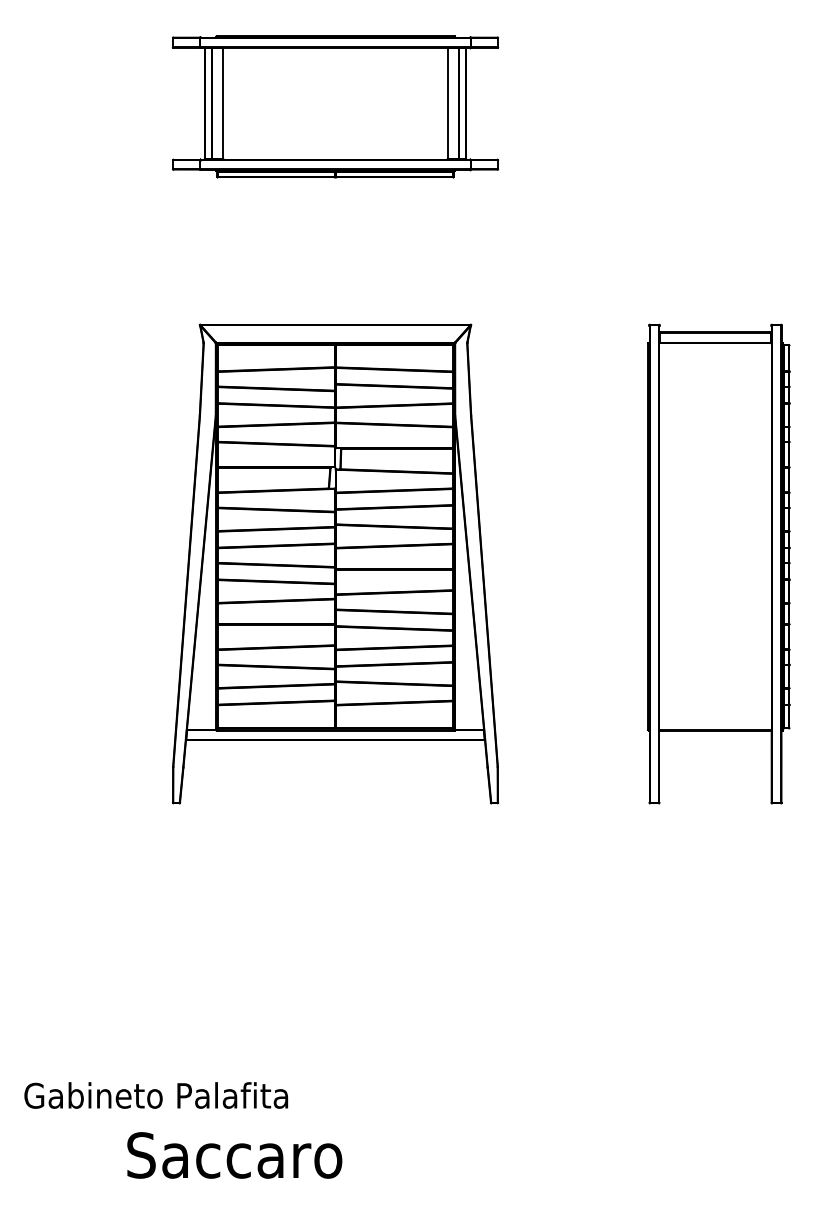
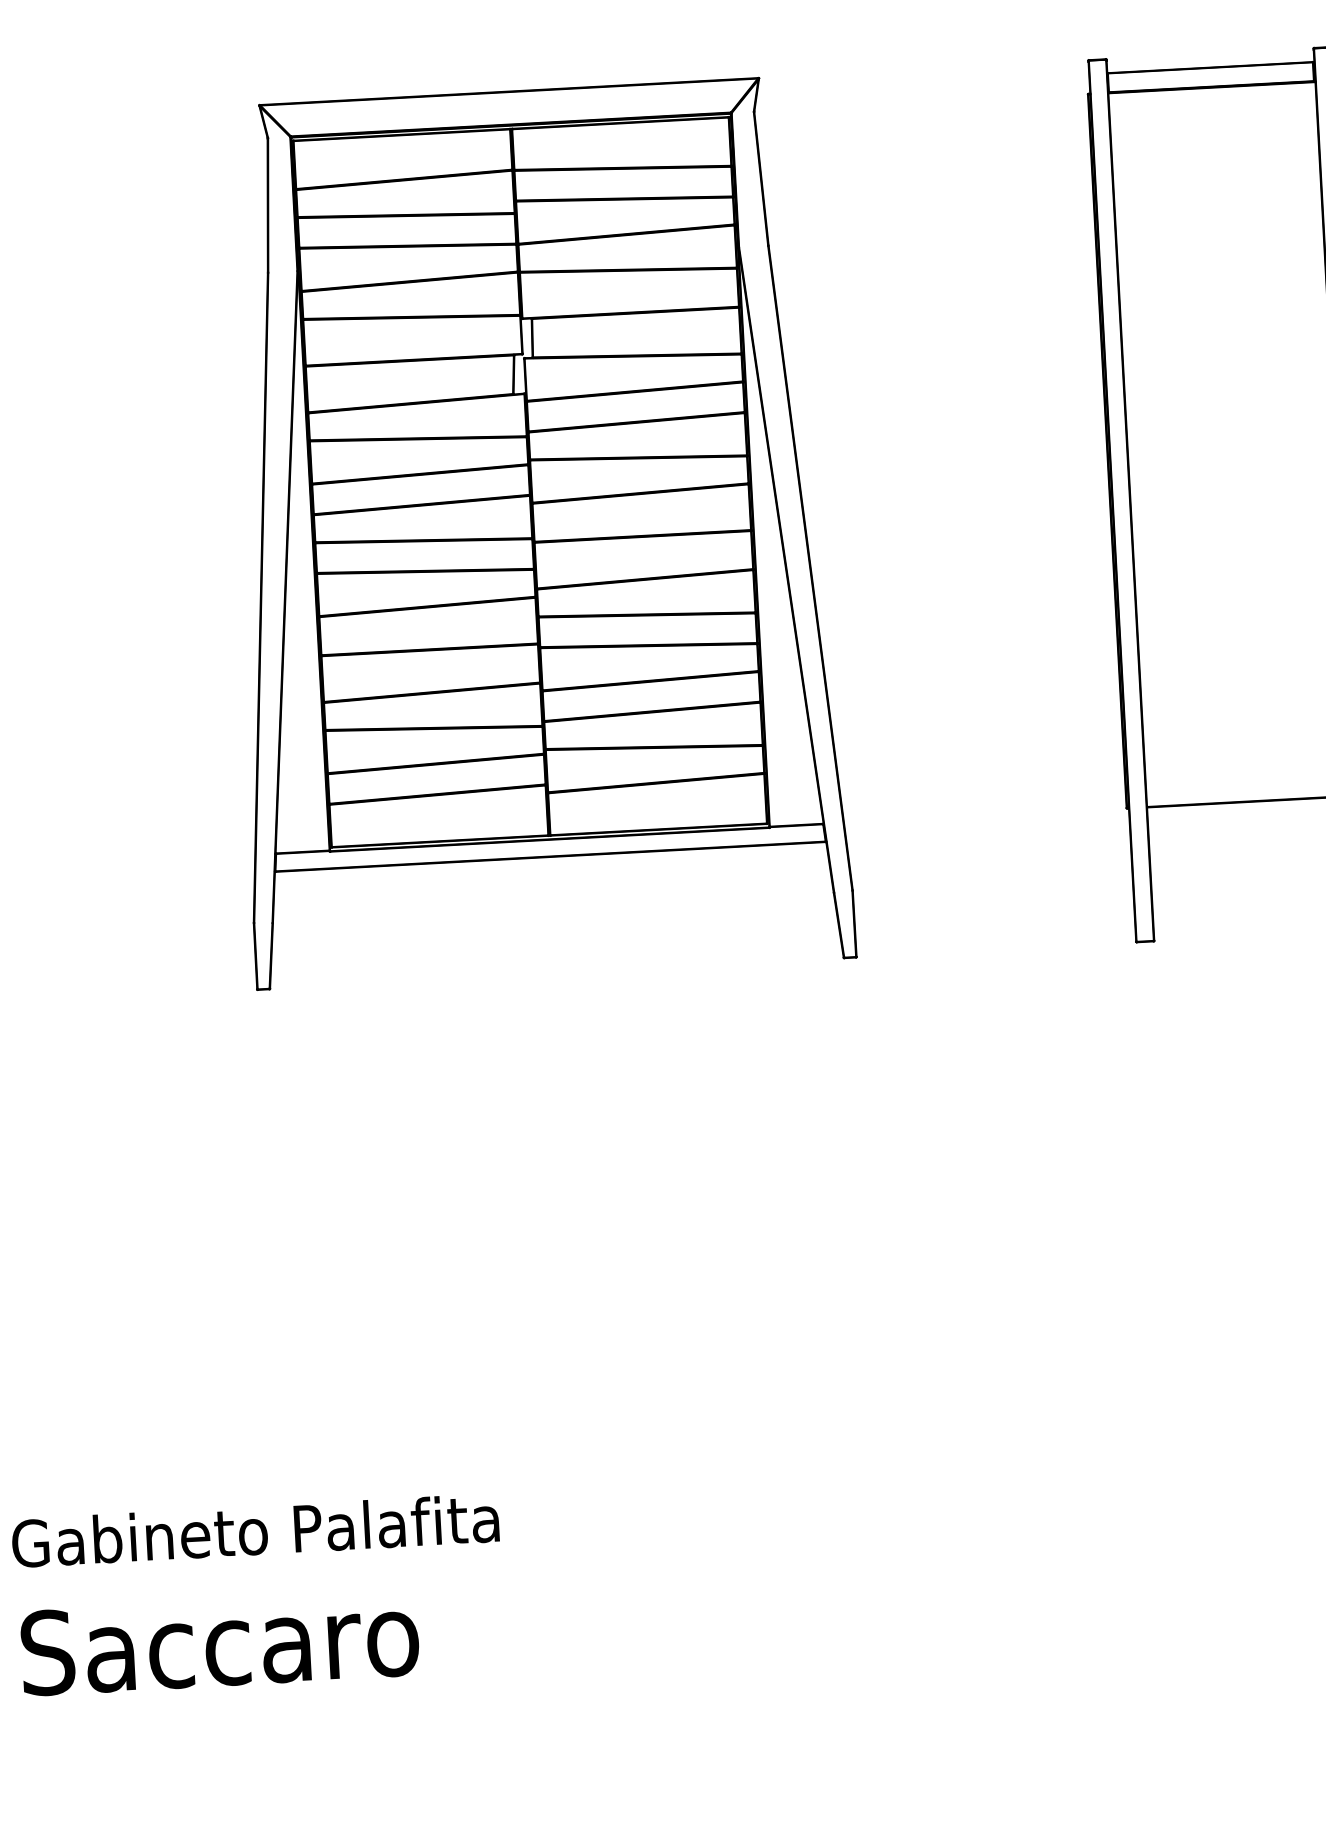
text: (234, 1155) -> (219, 1643), moved

